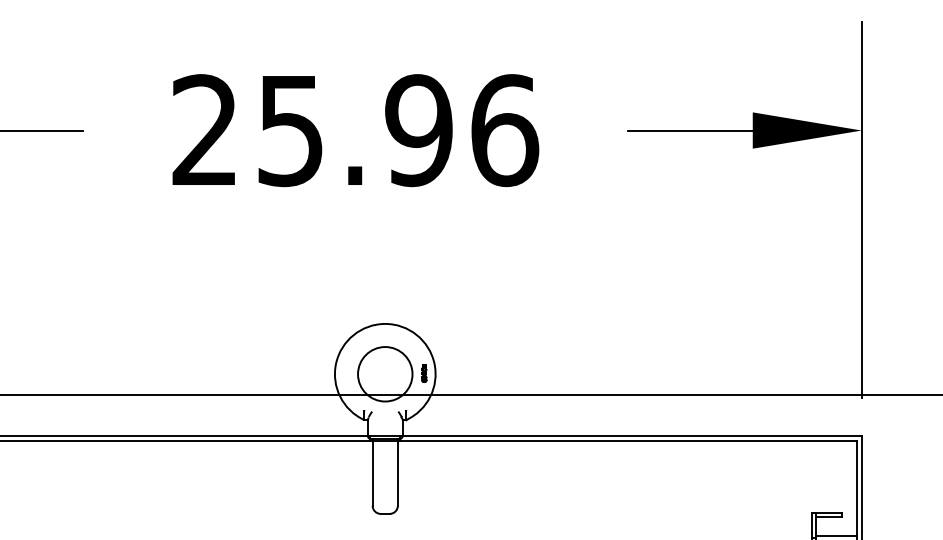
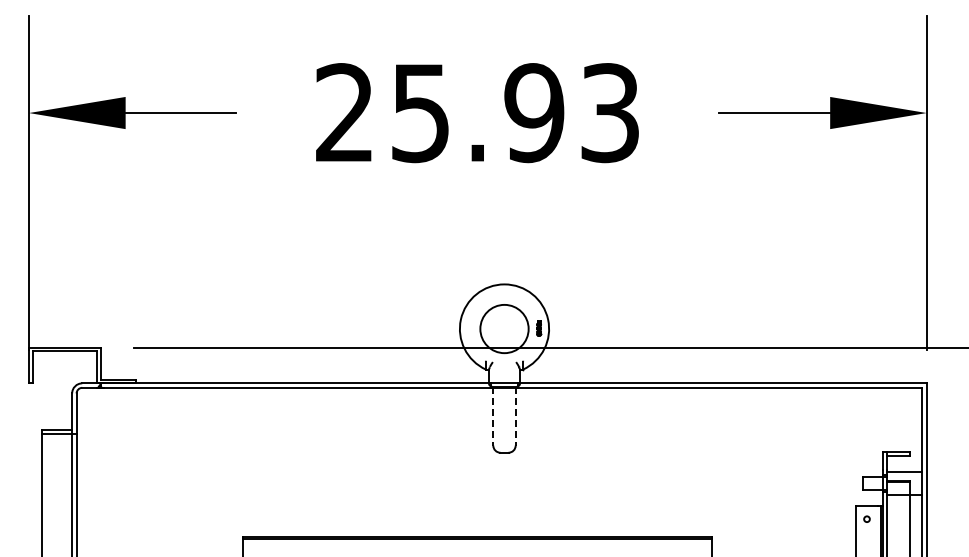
text: (504, 131) -> (610, 113), 25.96 -> 25.93
line: (372, 472) -> (493, 416), solid -> dashed
line: (397, 472) -> (515, 416), solid -> dashed

